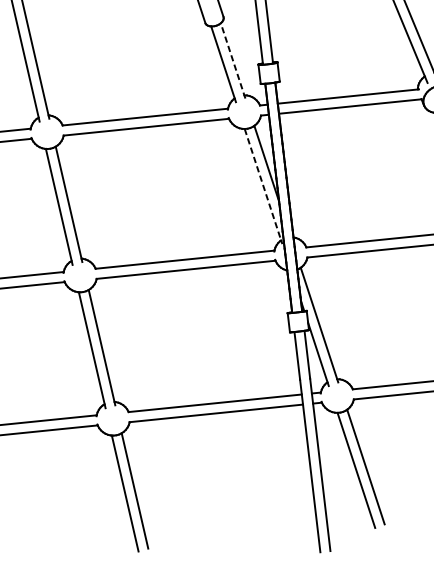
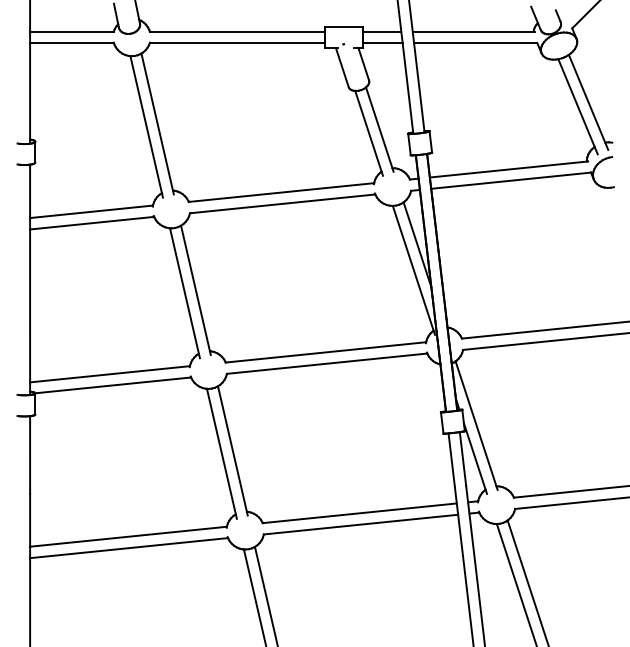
line: (232, 60) -> (379, 129), dashed -> solid
line: (263, 186) -> (413, 270), dashed -> solid

